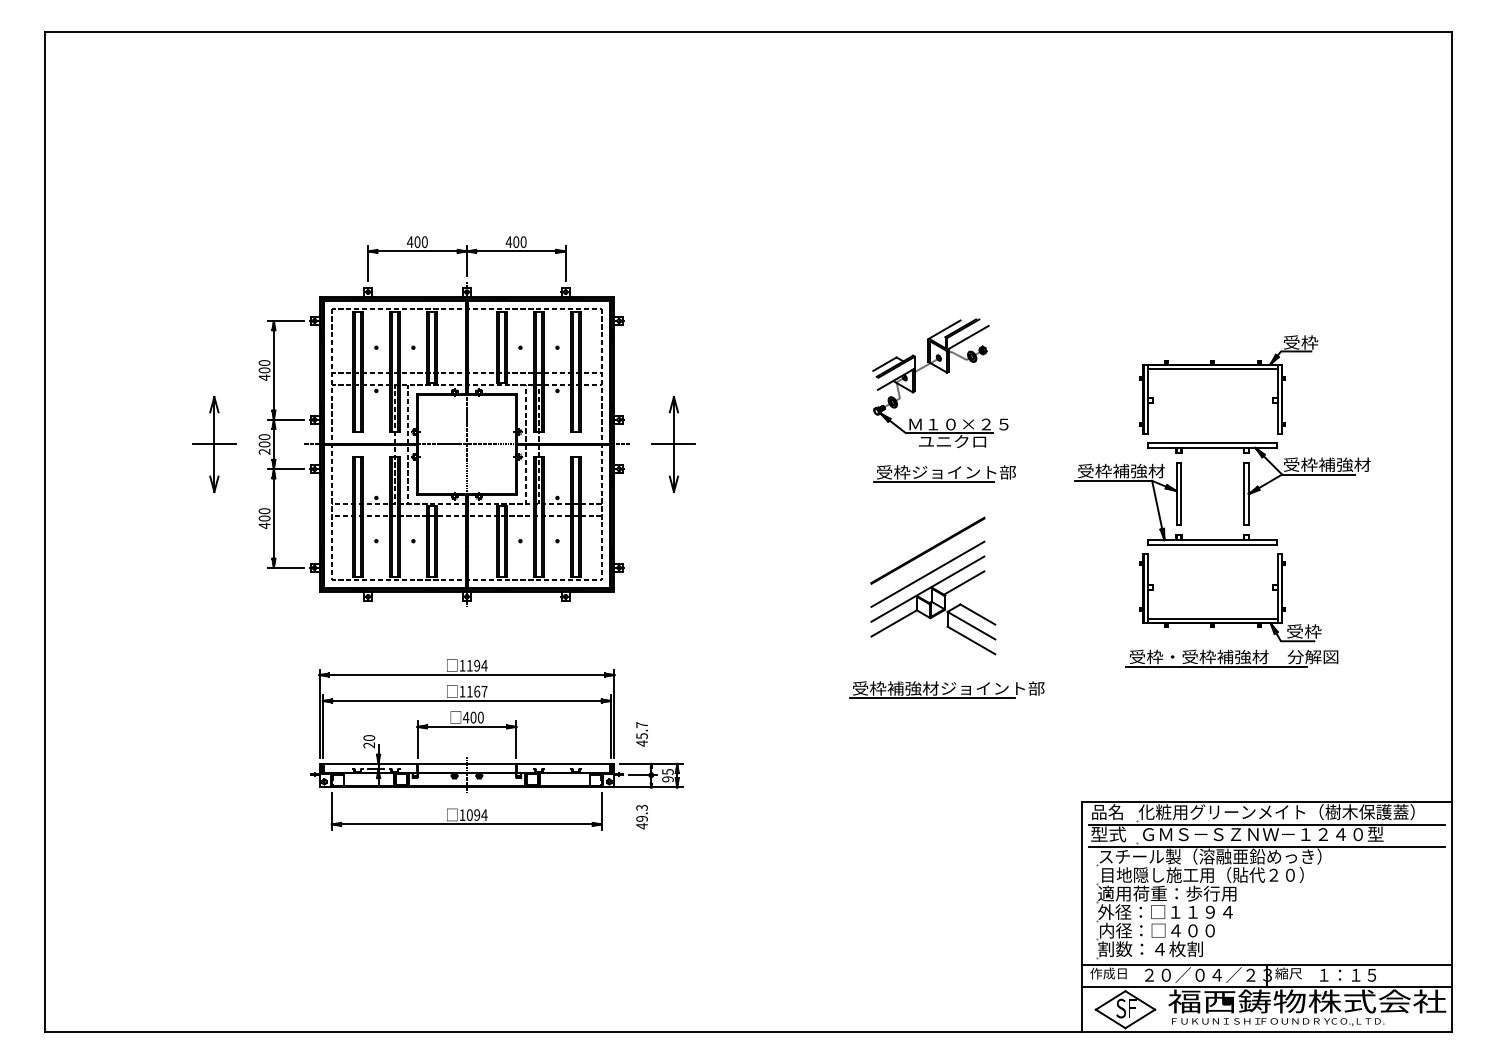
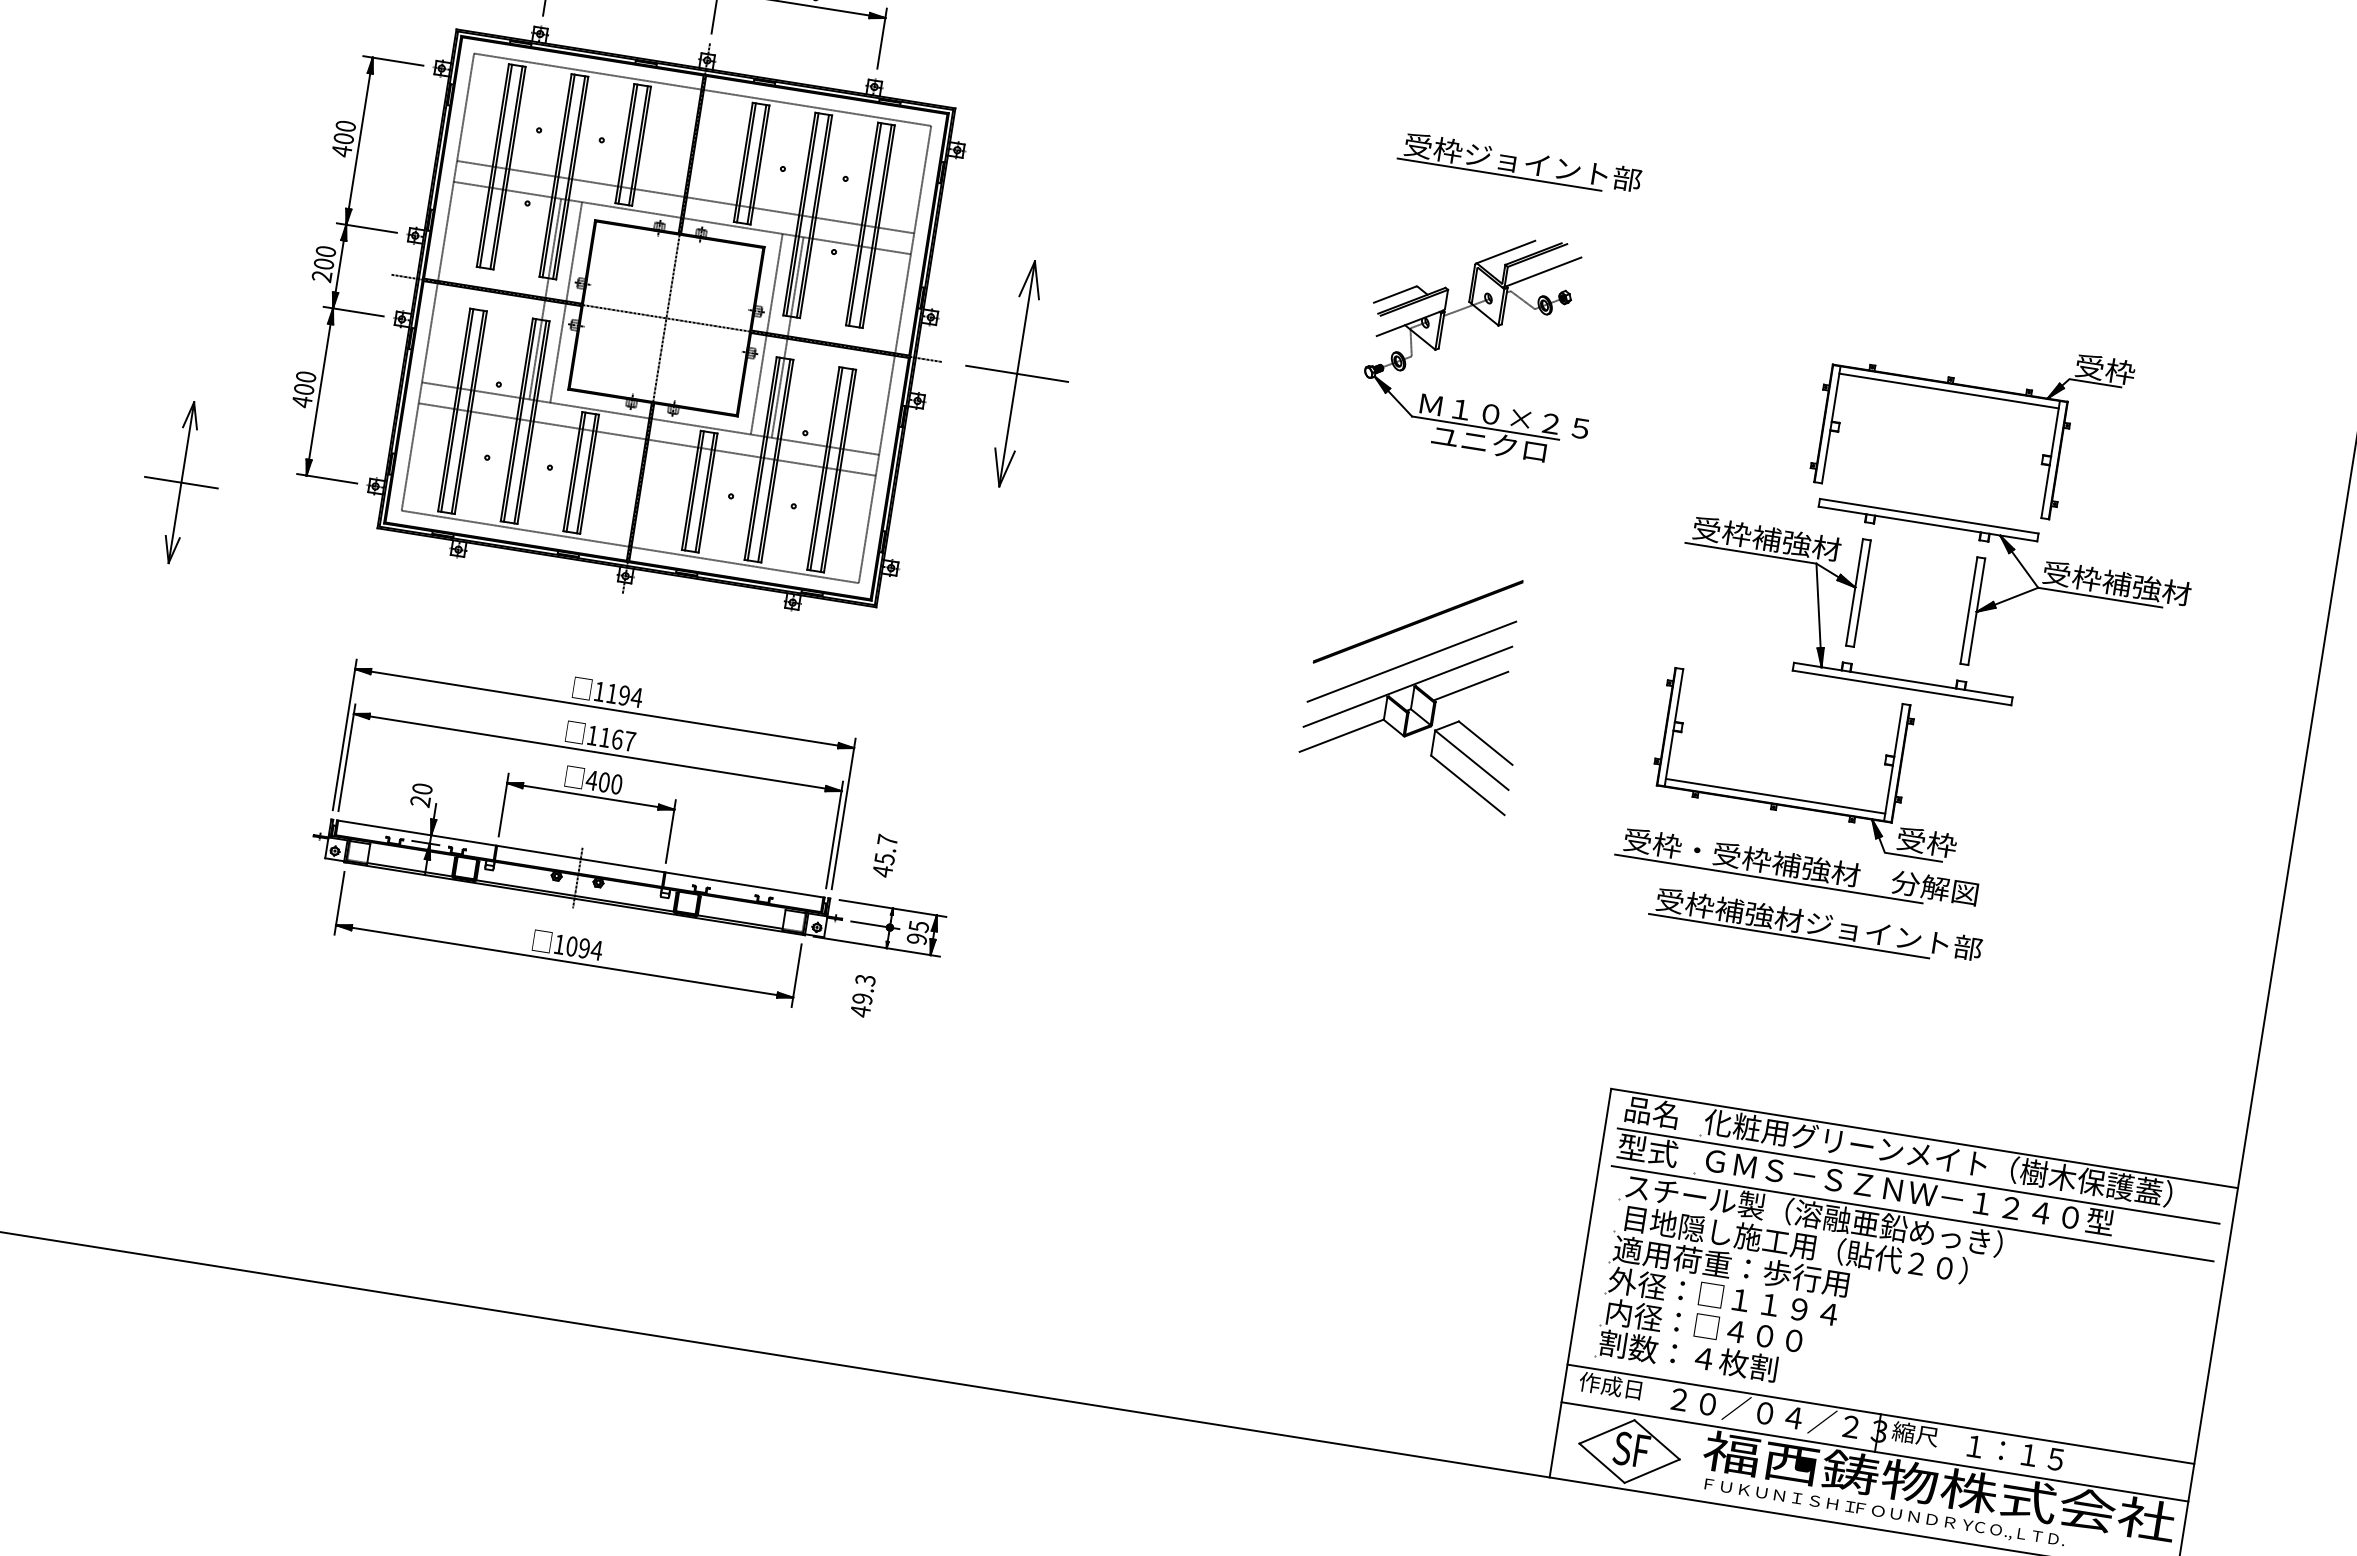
part: (214, 444) -> (181, 482), moved
part: (673, 444) -> (1016, 373), size x1.4
part: (944, 473) -> (1519, 163), moved
part: (1231, 618) -> (1807, 800), moved
part: (946, 689) -> (1815, 925), moved

